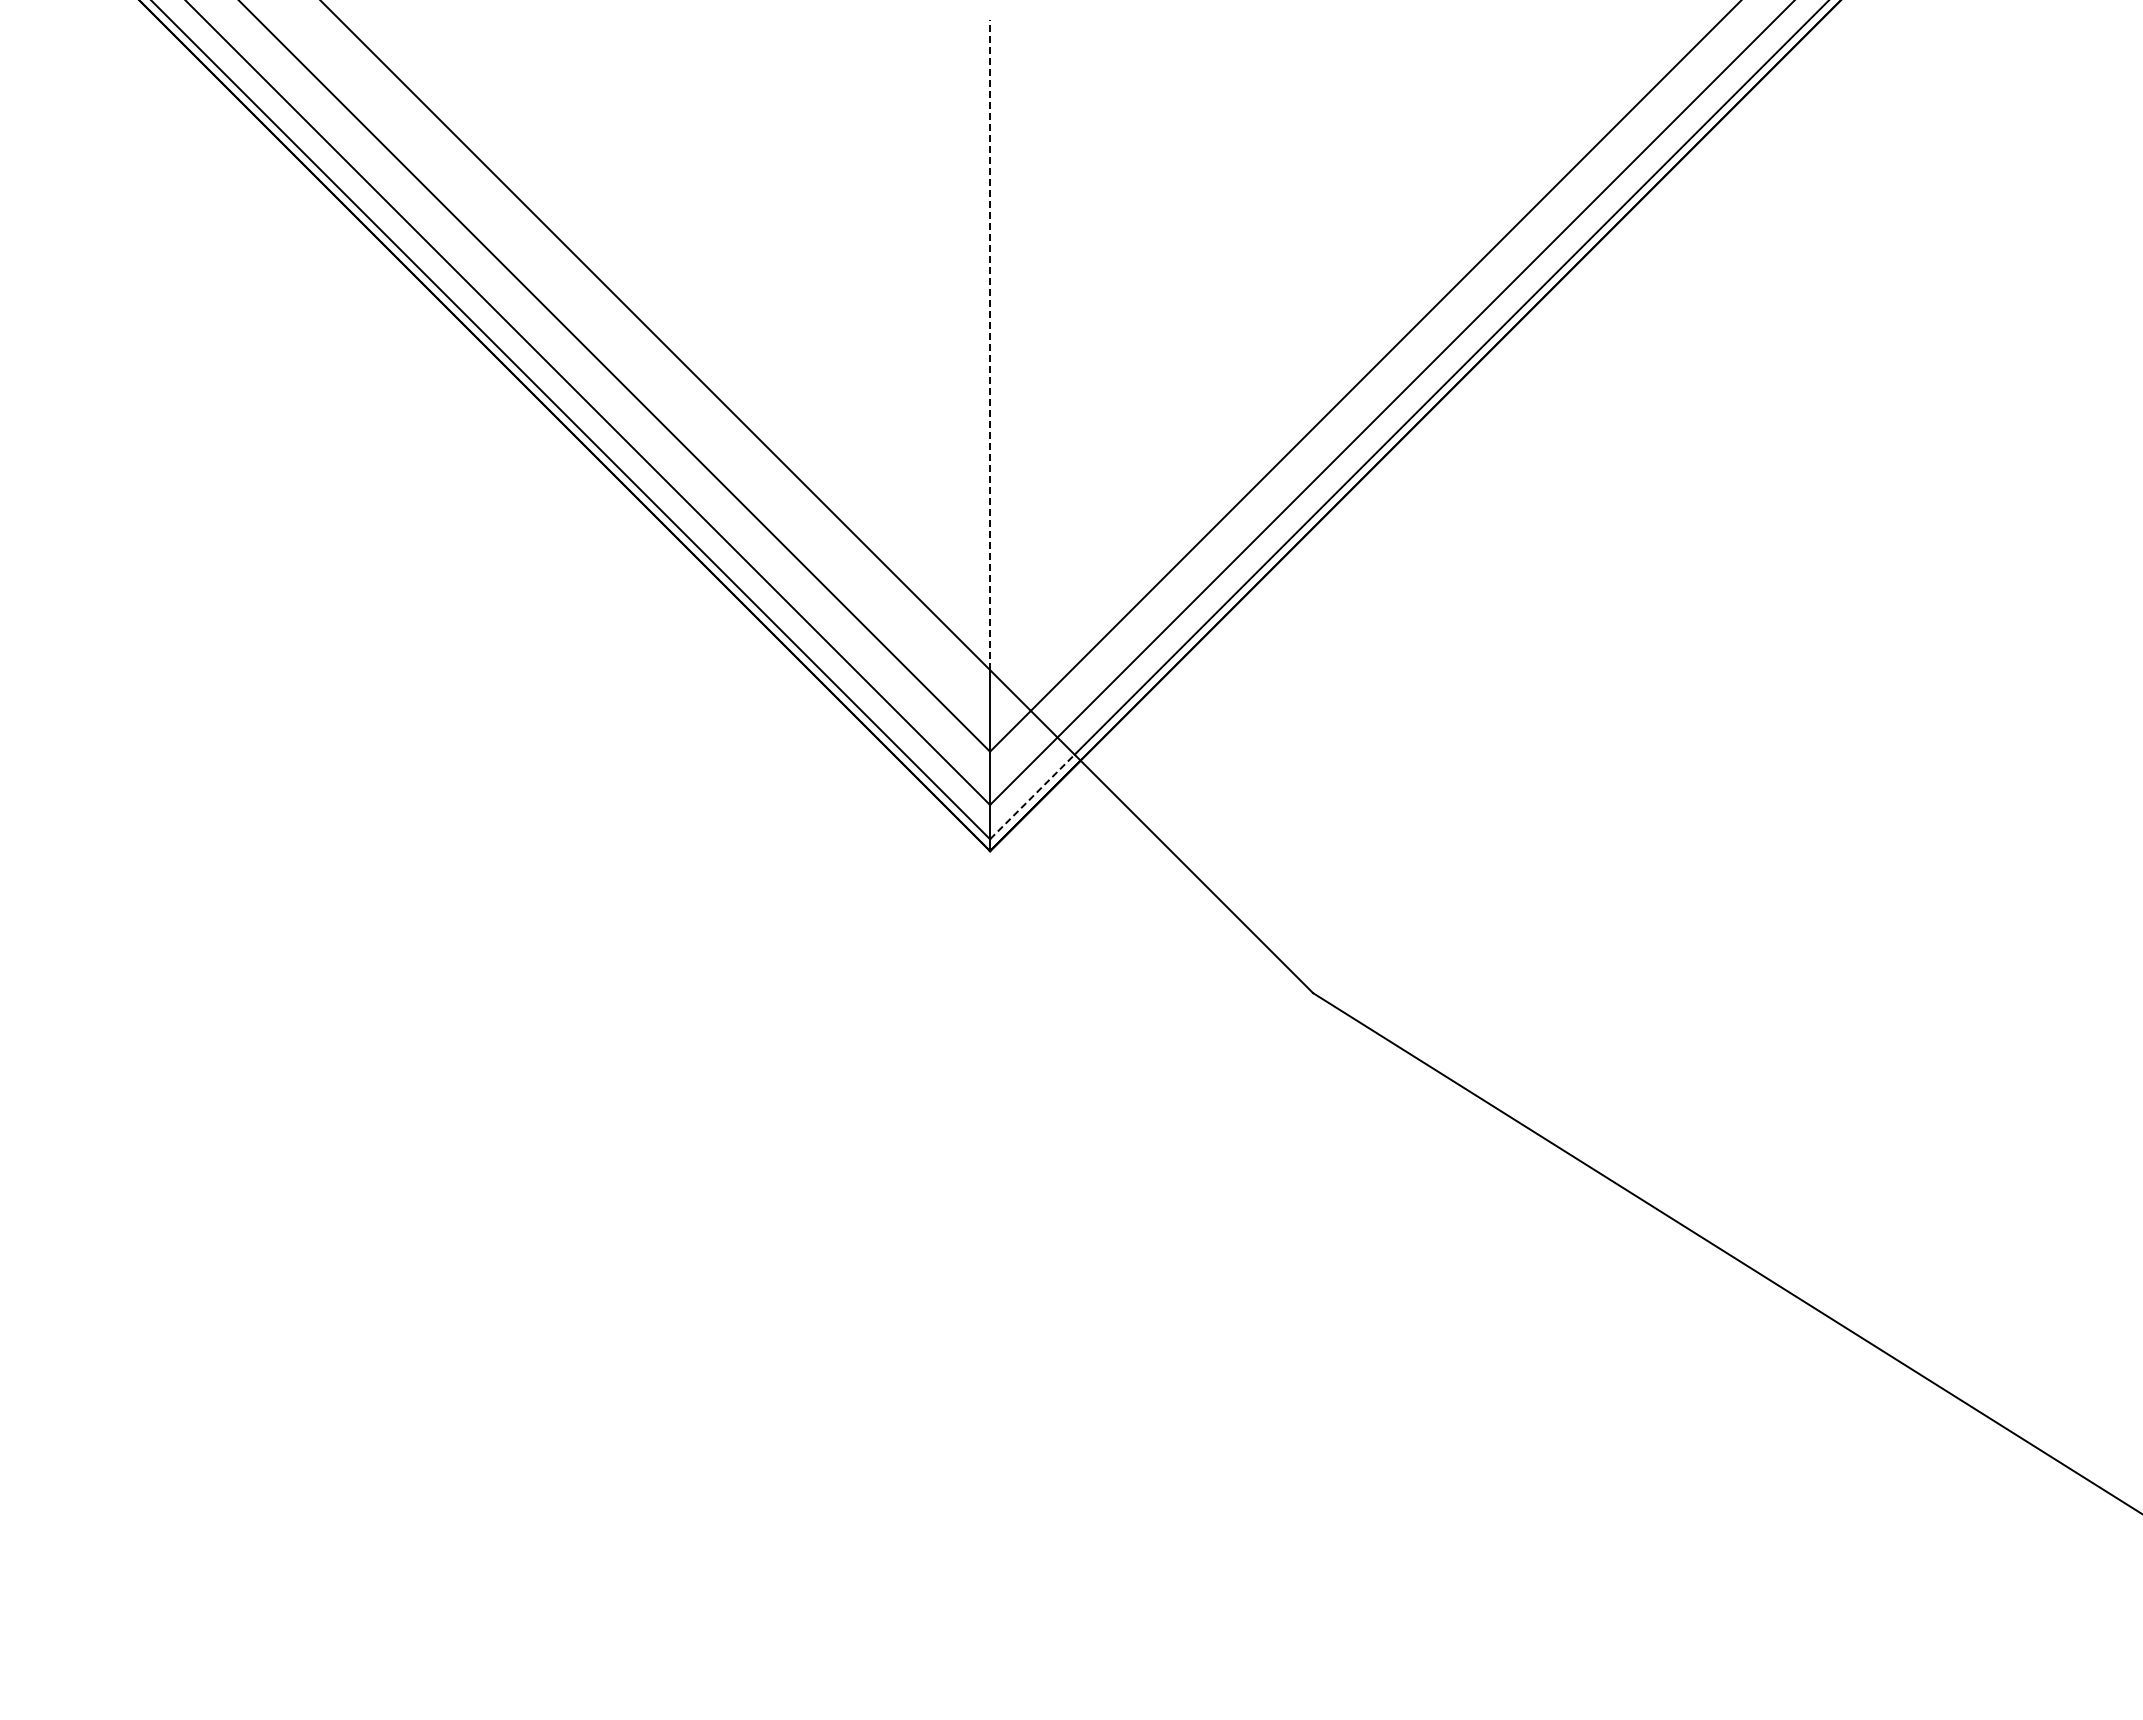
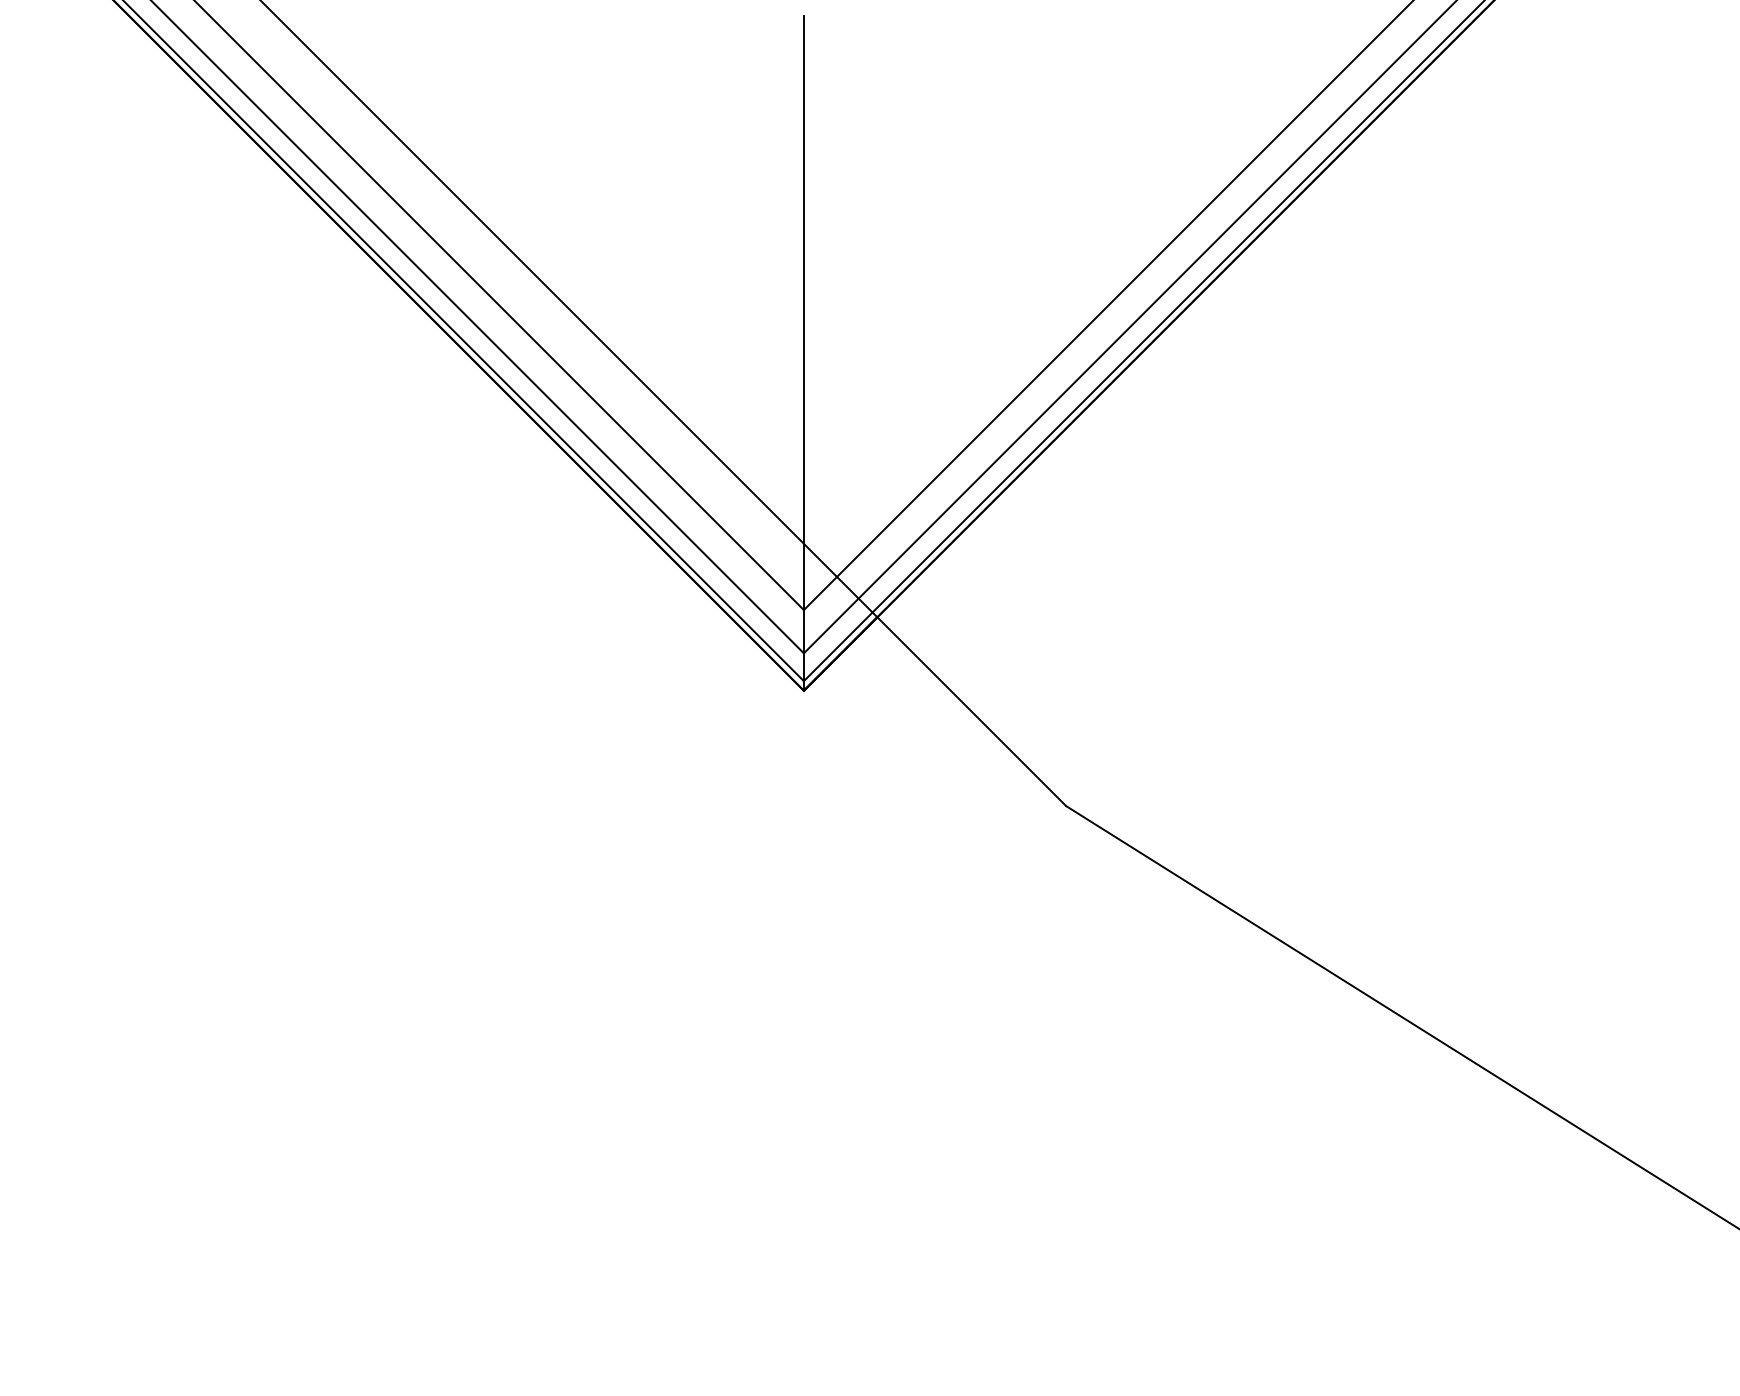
line: (990, 344) -> (804, 279), dashed -> solid
line: (1032, 796) -> (838, 646), dashed -> solid

